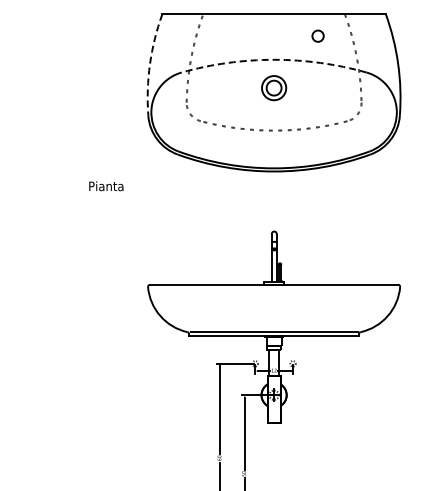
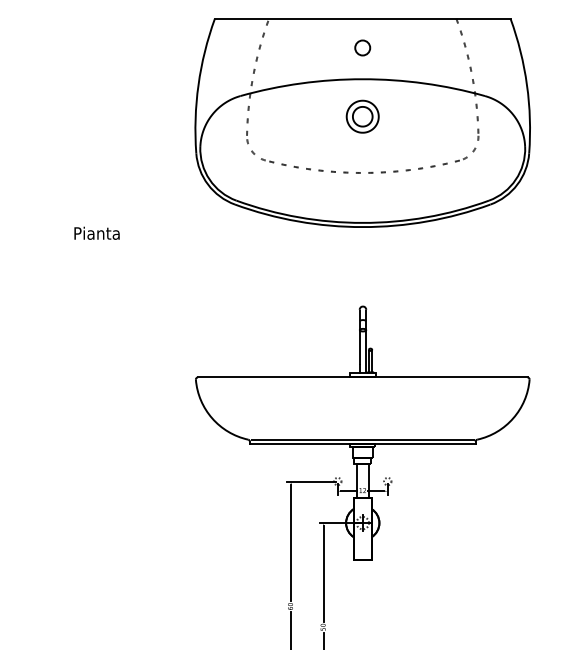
circle: (317, 35) -> (361, 47), moved
arc: (274, 59) -> (363, 78), dashed -> solid
arc: (150, 64) -> (199, 85), dashed -> solid
text: (106, 186) -> (97, 233), moved

